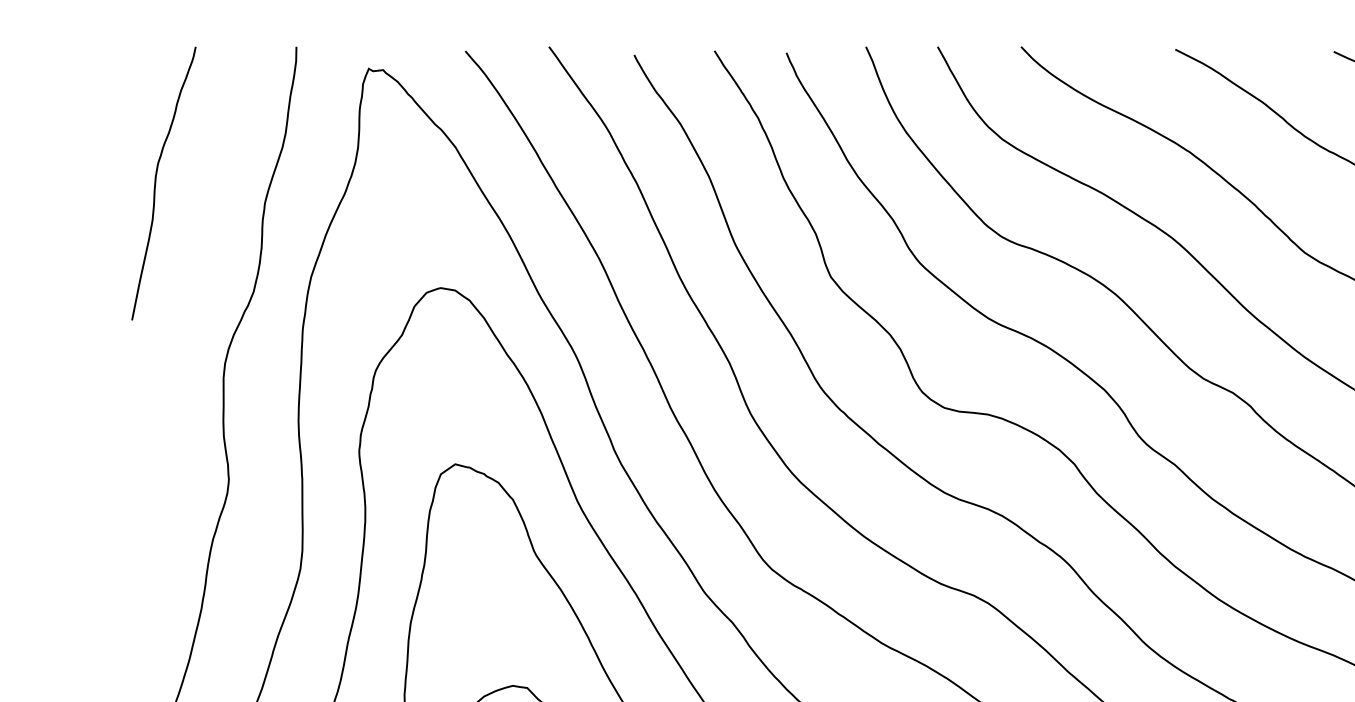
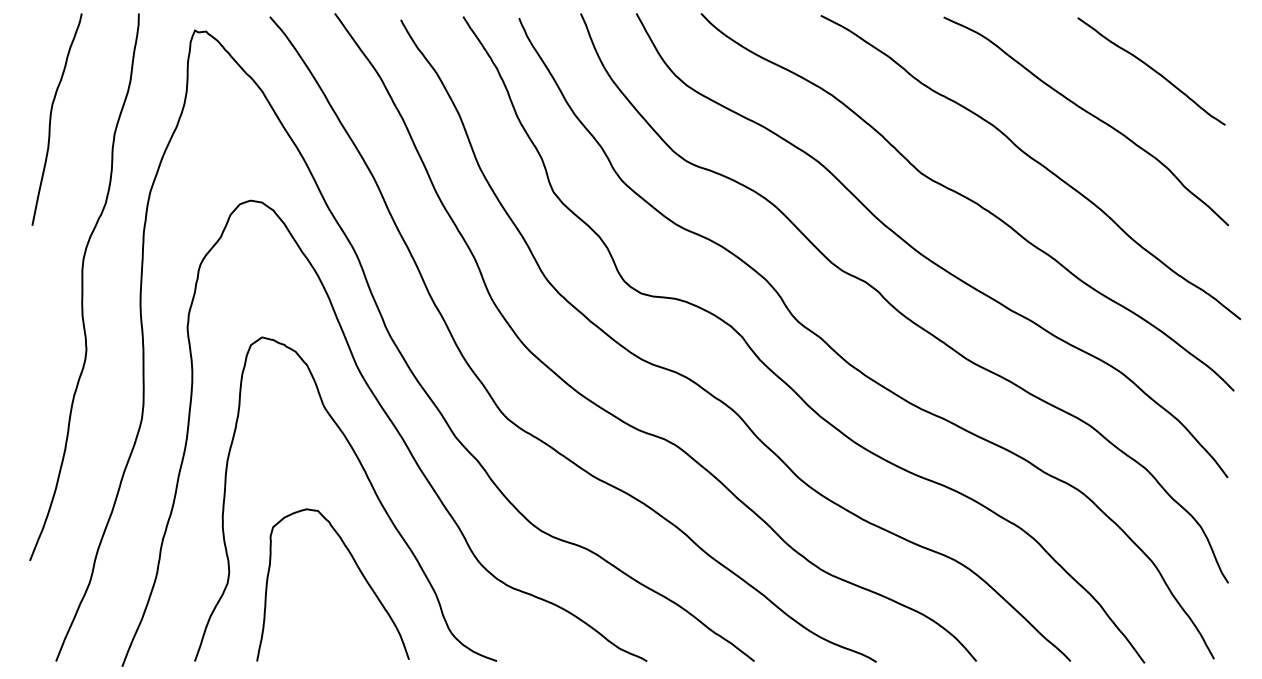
curve: (156, 183) -> (51, 119), moved

